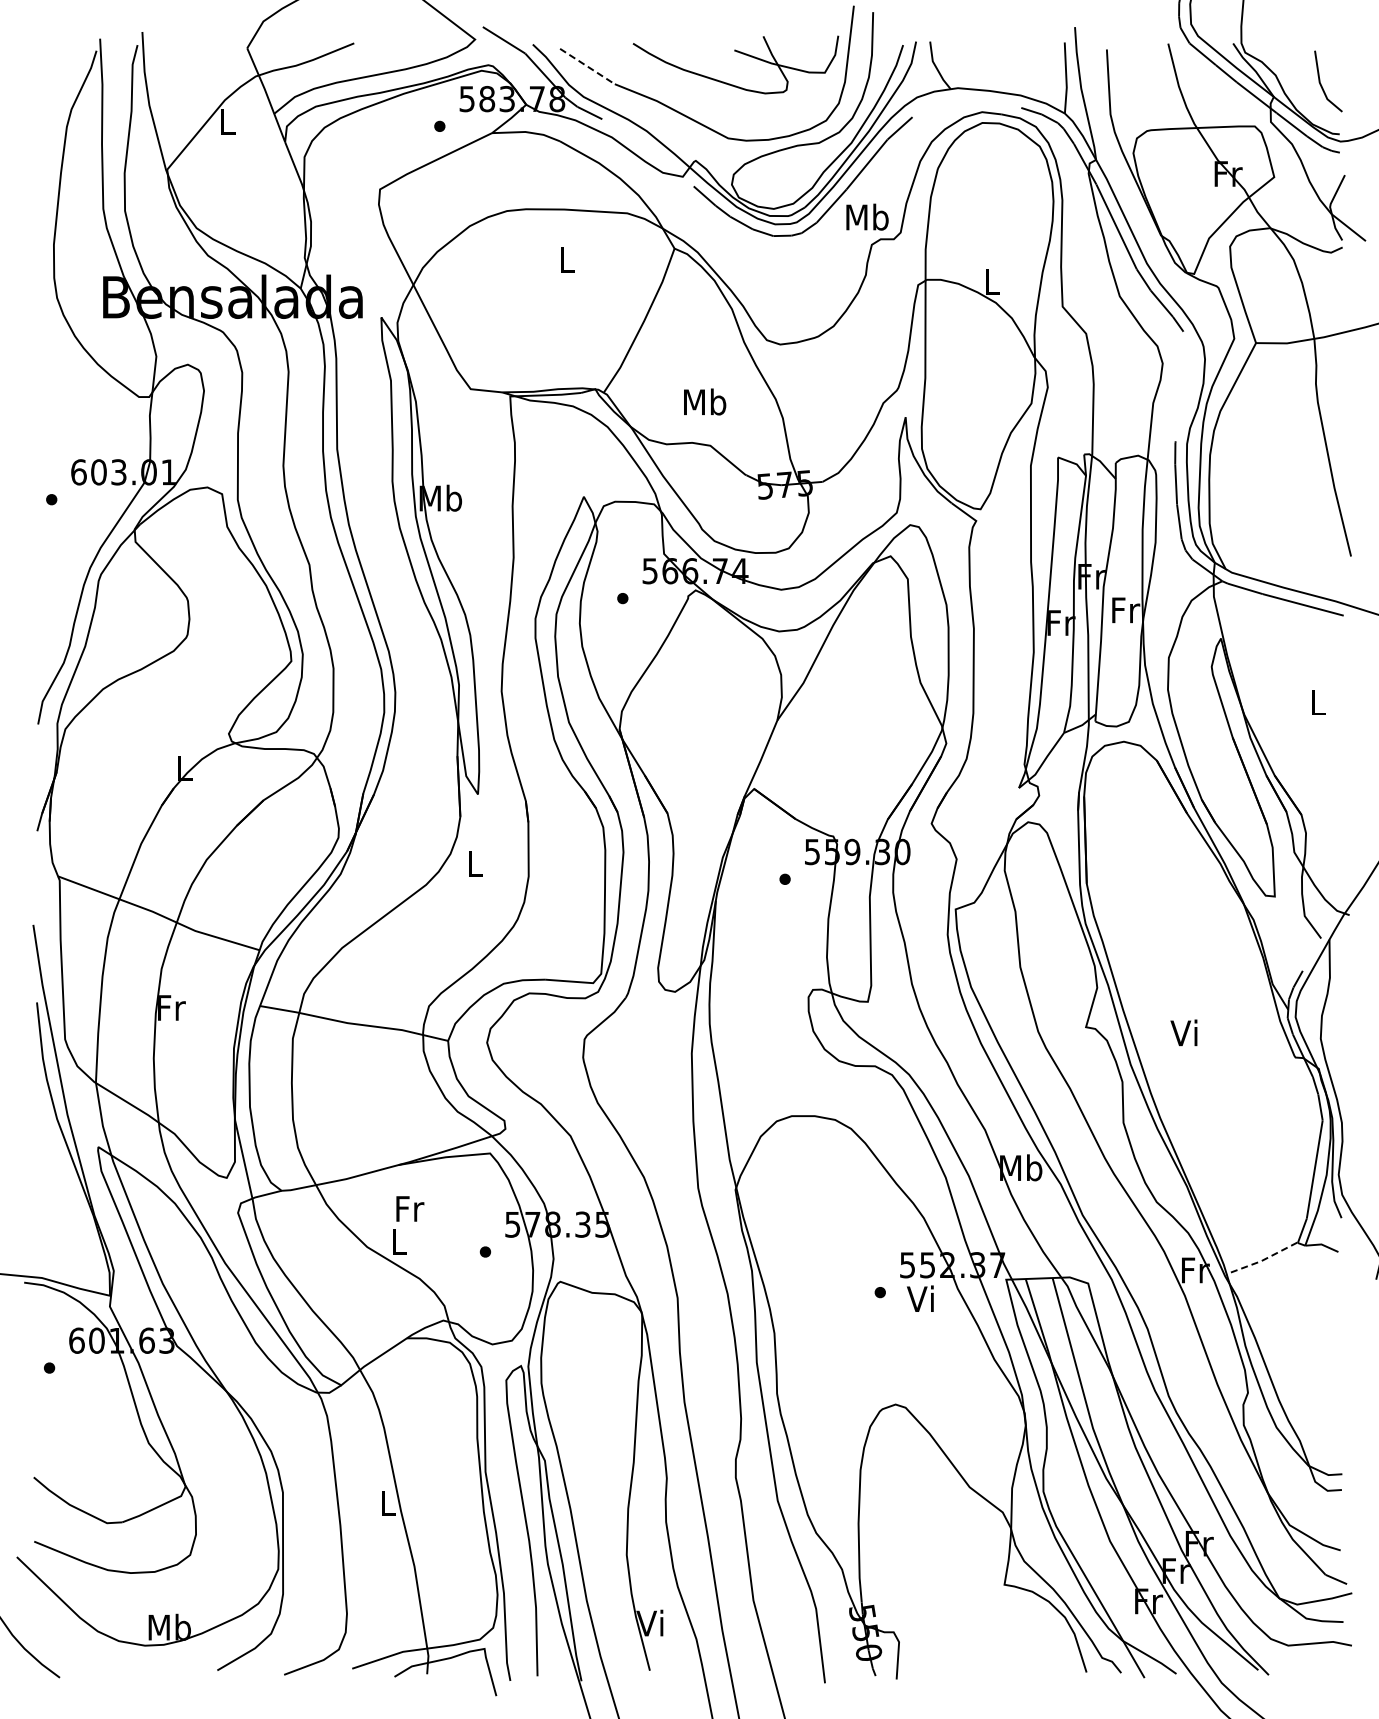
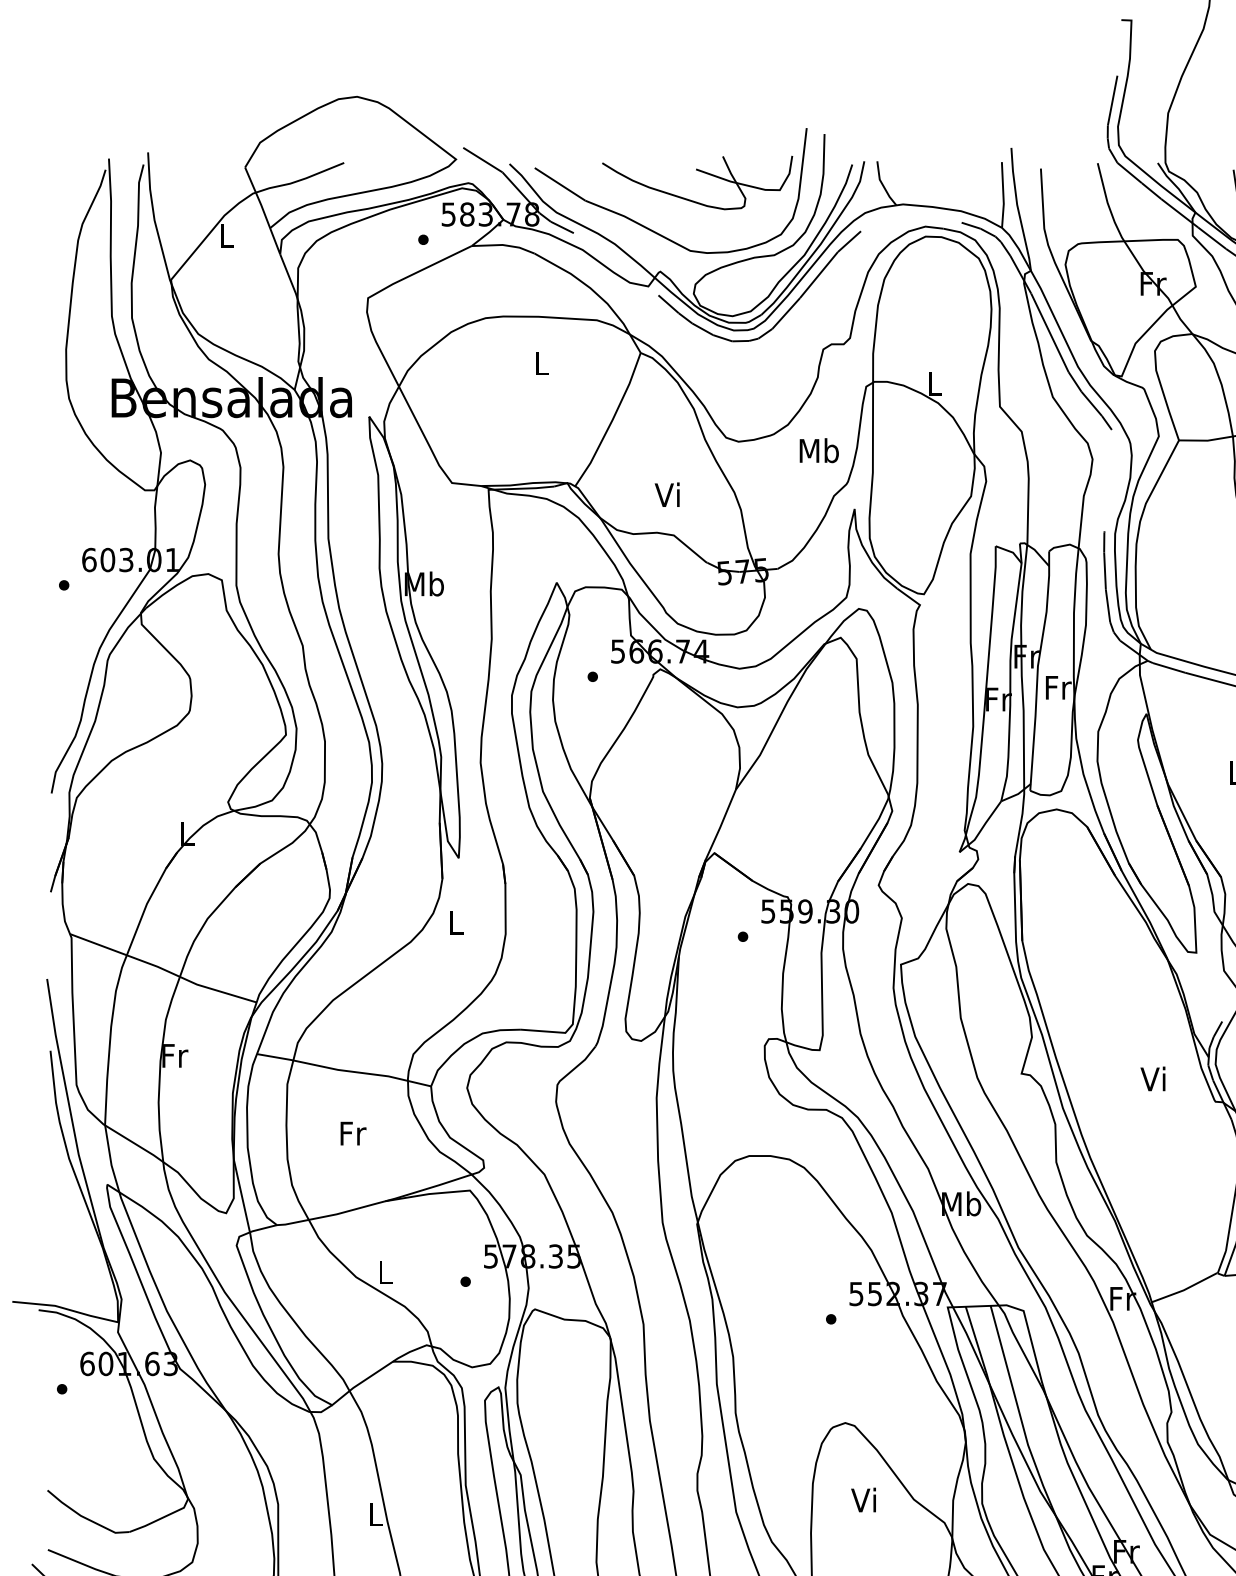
line: (587, 66) -> (560, 184), dashed -> solid
text: (867, 216) -> (819, 450), moved
text: (705, 401) -> (669, 494), Mb -> Vi
text: (1183, 1032) -> (1152, 1078), moved
text: (410, 1208) -> (353, 1133), moved
line: (1262, 1260) -> (1184, 1289), dashed -> solid
text: (920, 1298) -> (863, 1499), moved

